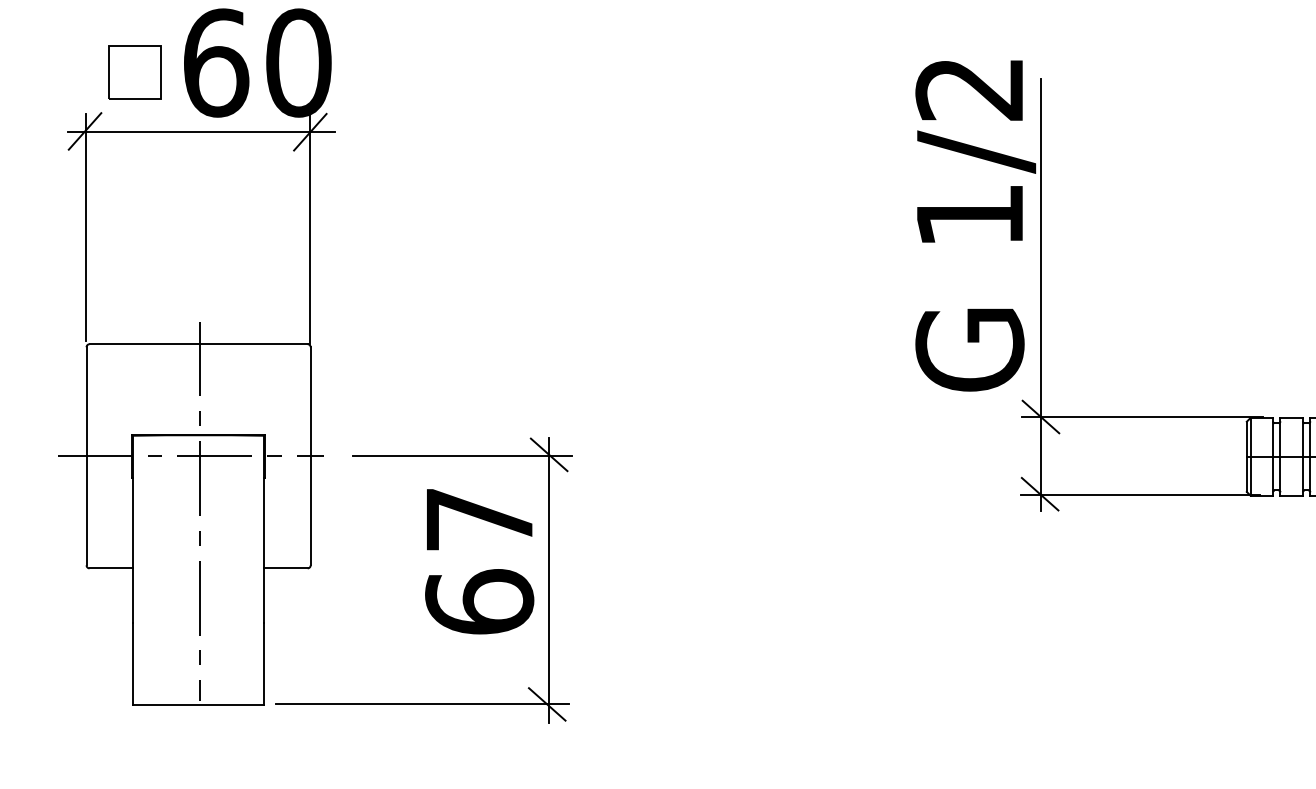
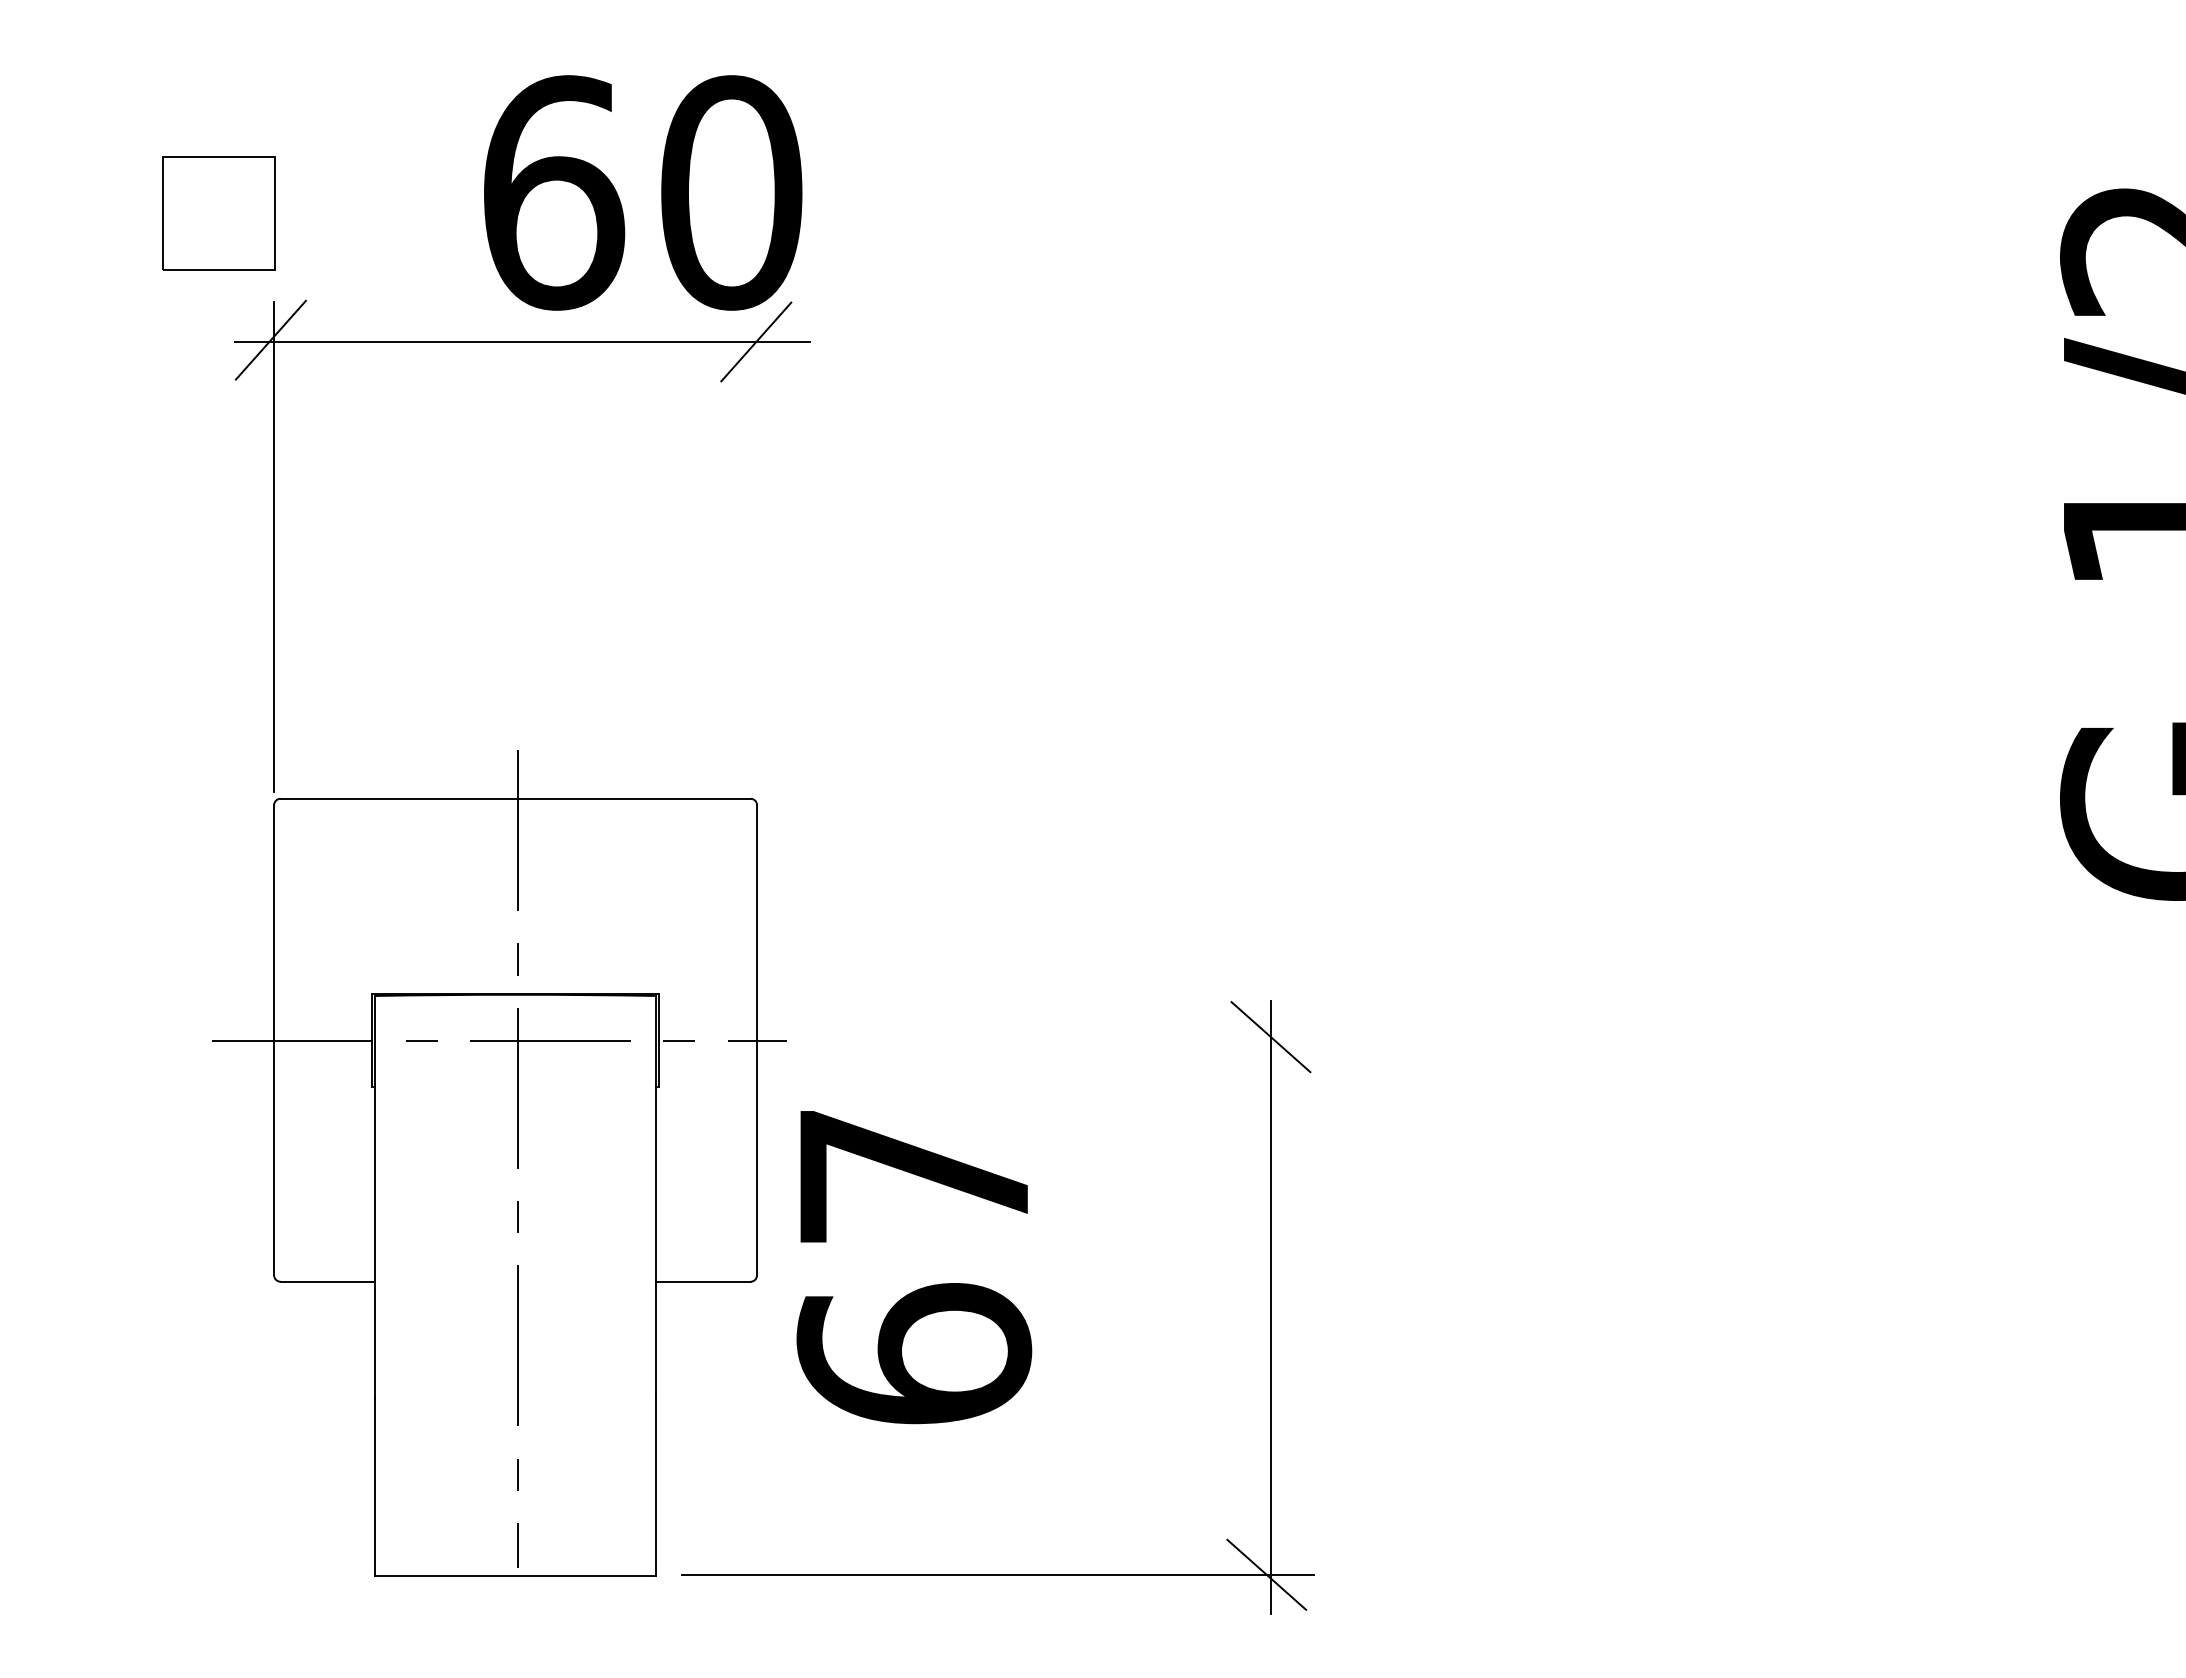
part: (134, 72) -> (217, 213), moved
line: (310, 228) -> (756, 549), removed
line: (461, 456) -> (1082, 1040), removed
text: (479, 561) -> (913, 1266), moved

